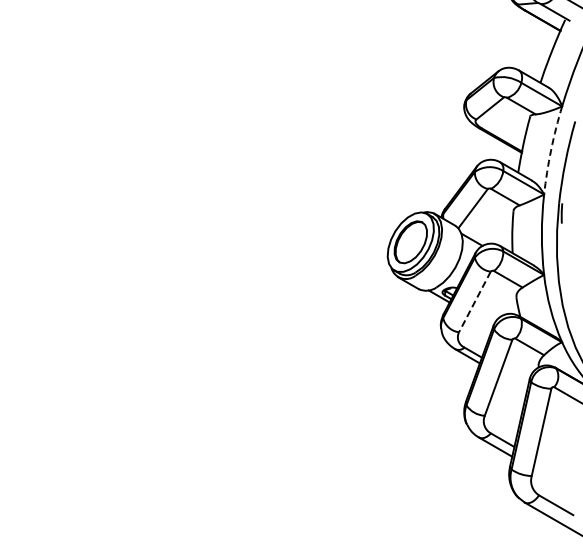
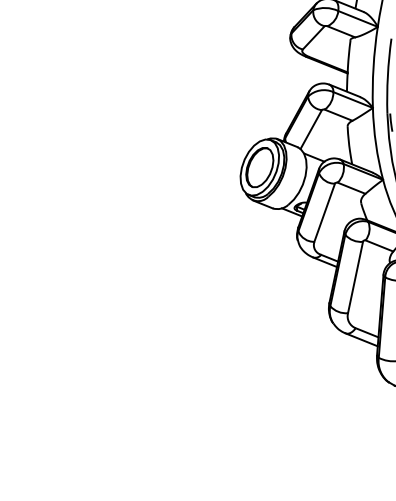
arc: (551, 150) -> (373, 67), dashed -> solid
line: (474, 302) -> (324, 213), dashed -> solid

